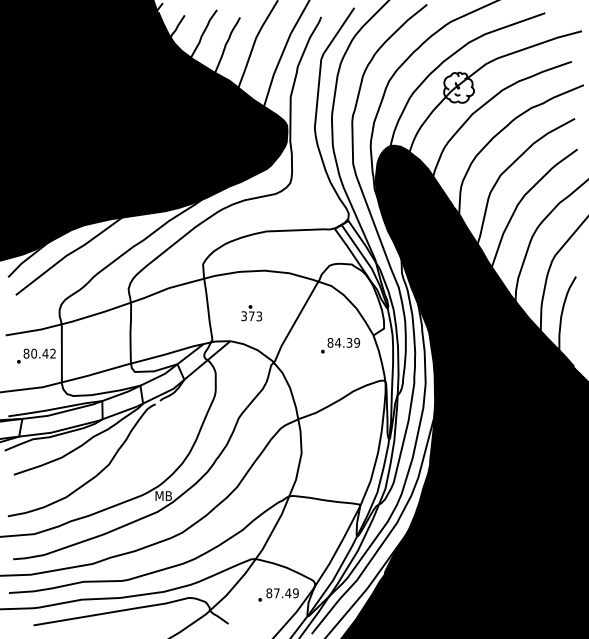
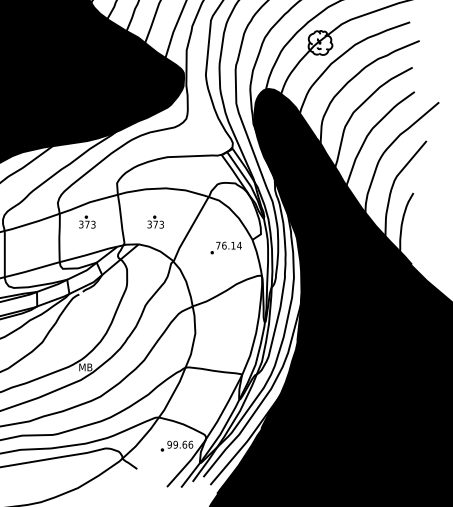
part: (165, 313) -> (87, 222), added
text: (343, 342) -> (228, 245), 84.39 -> 76.14
text: (282, 593) -> (180, 444), 87.49 -> 99.66

